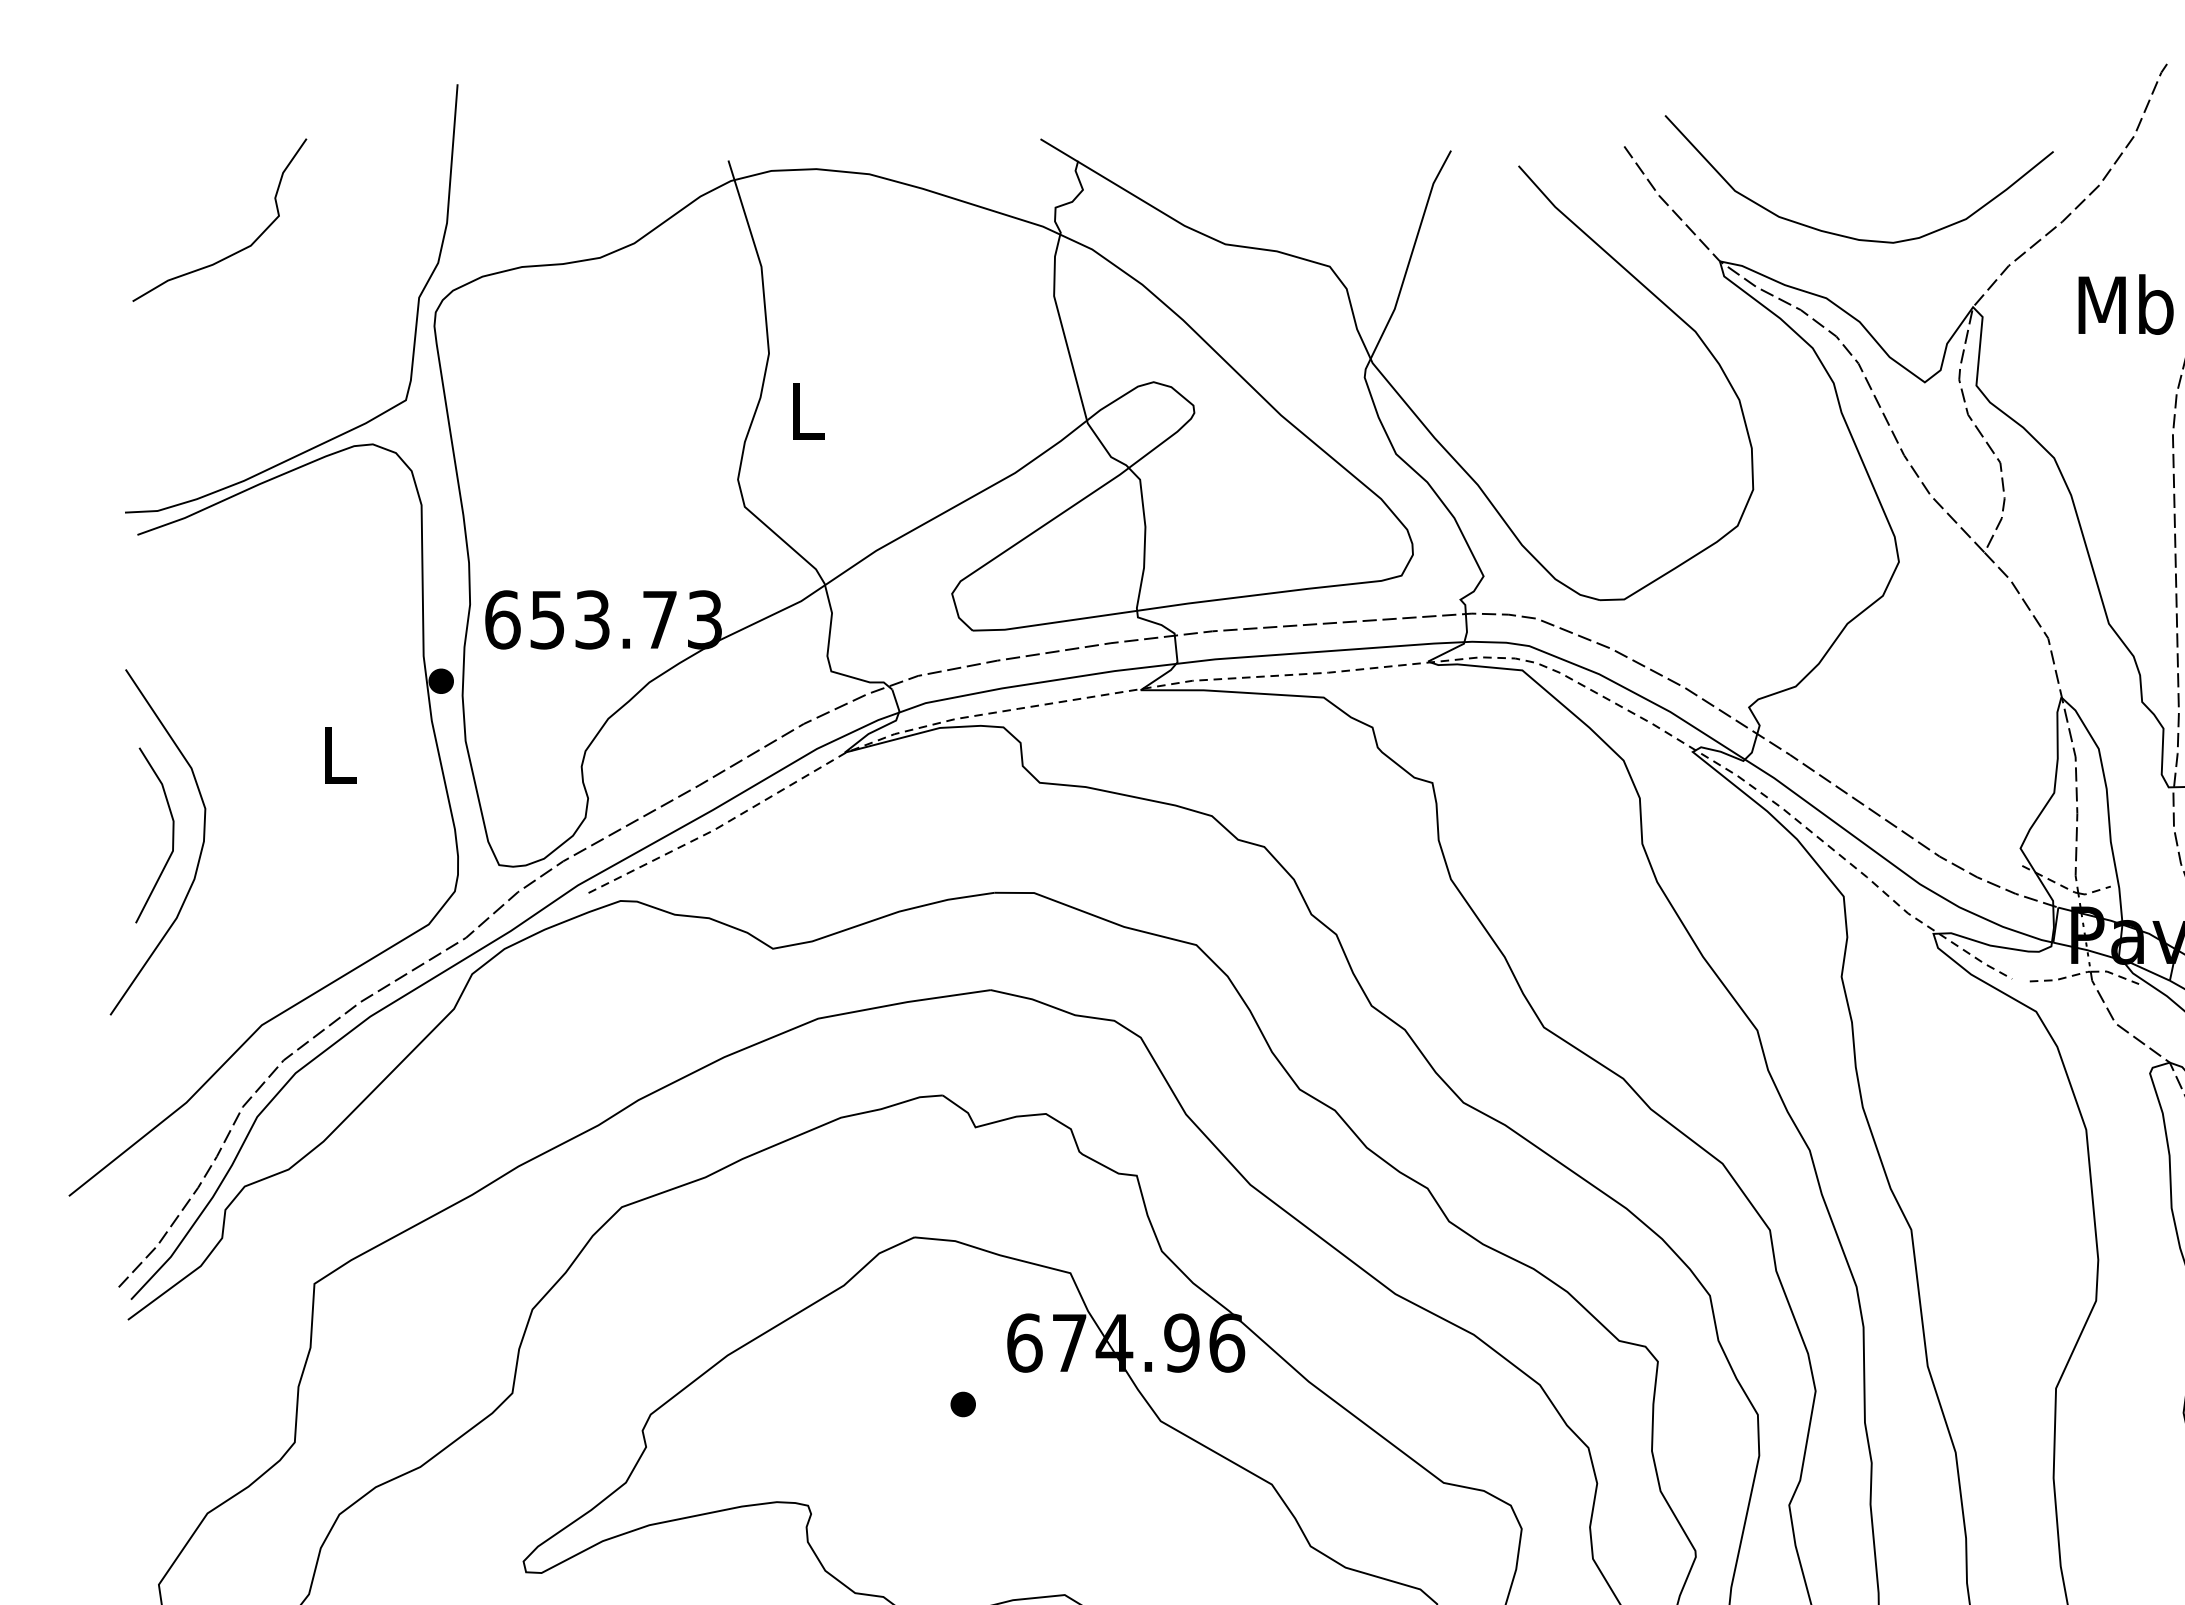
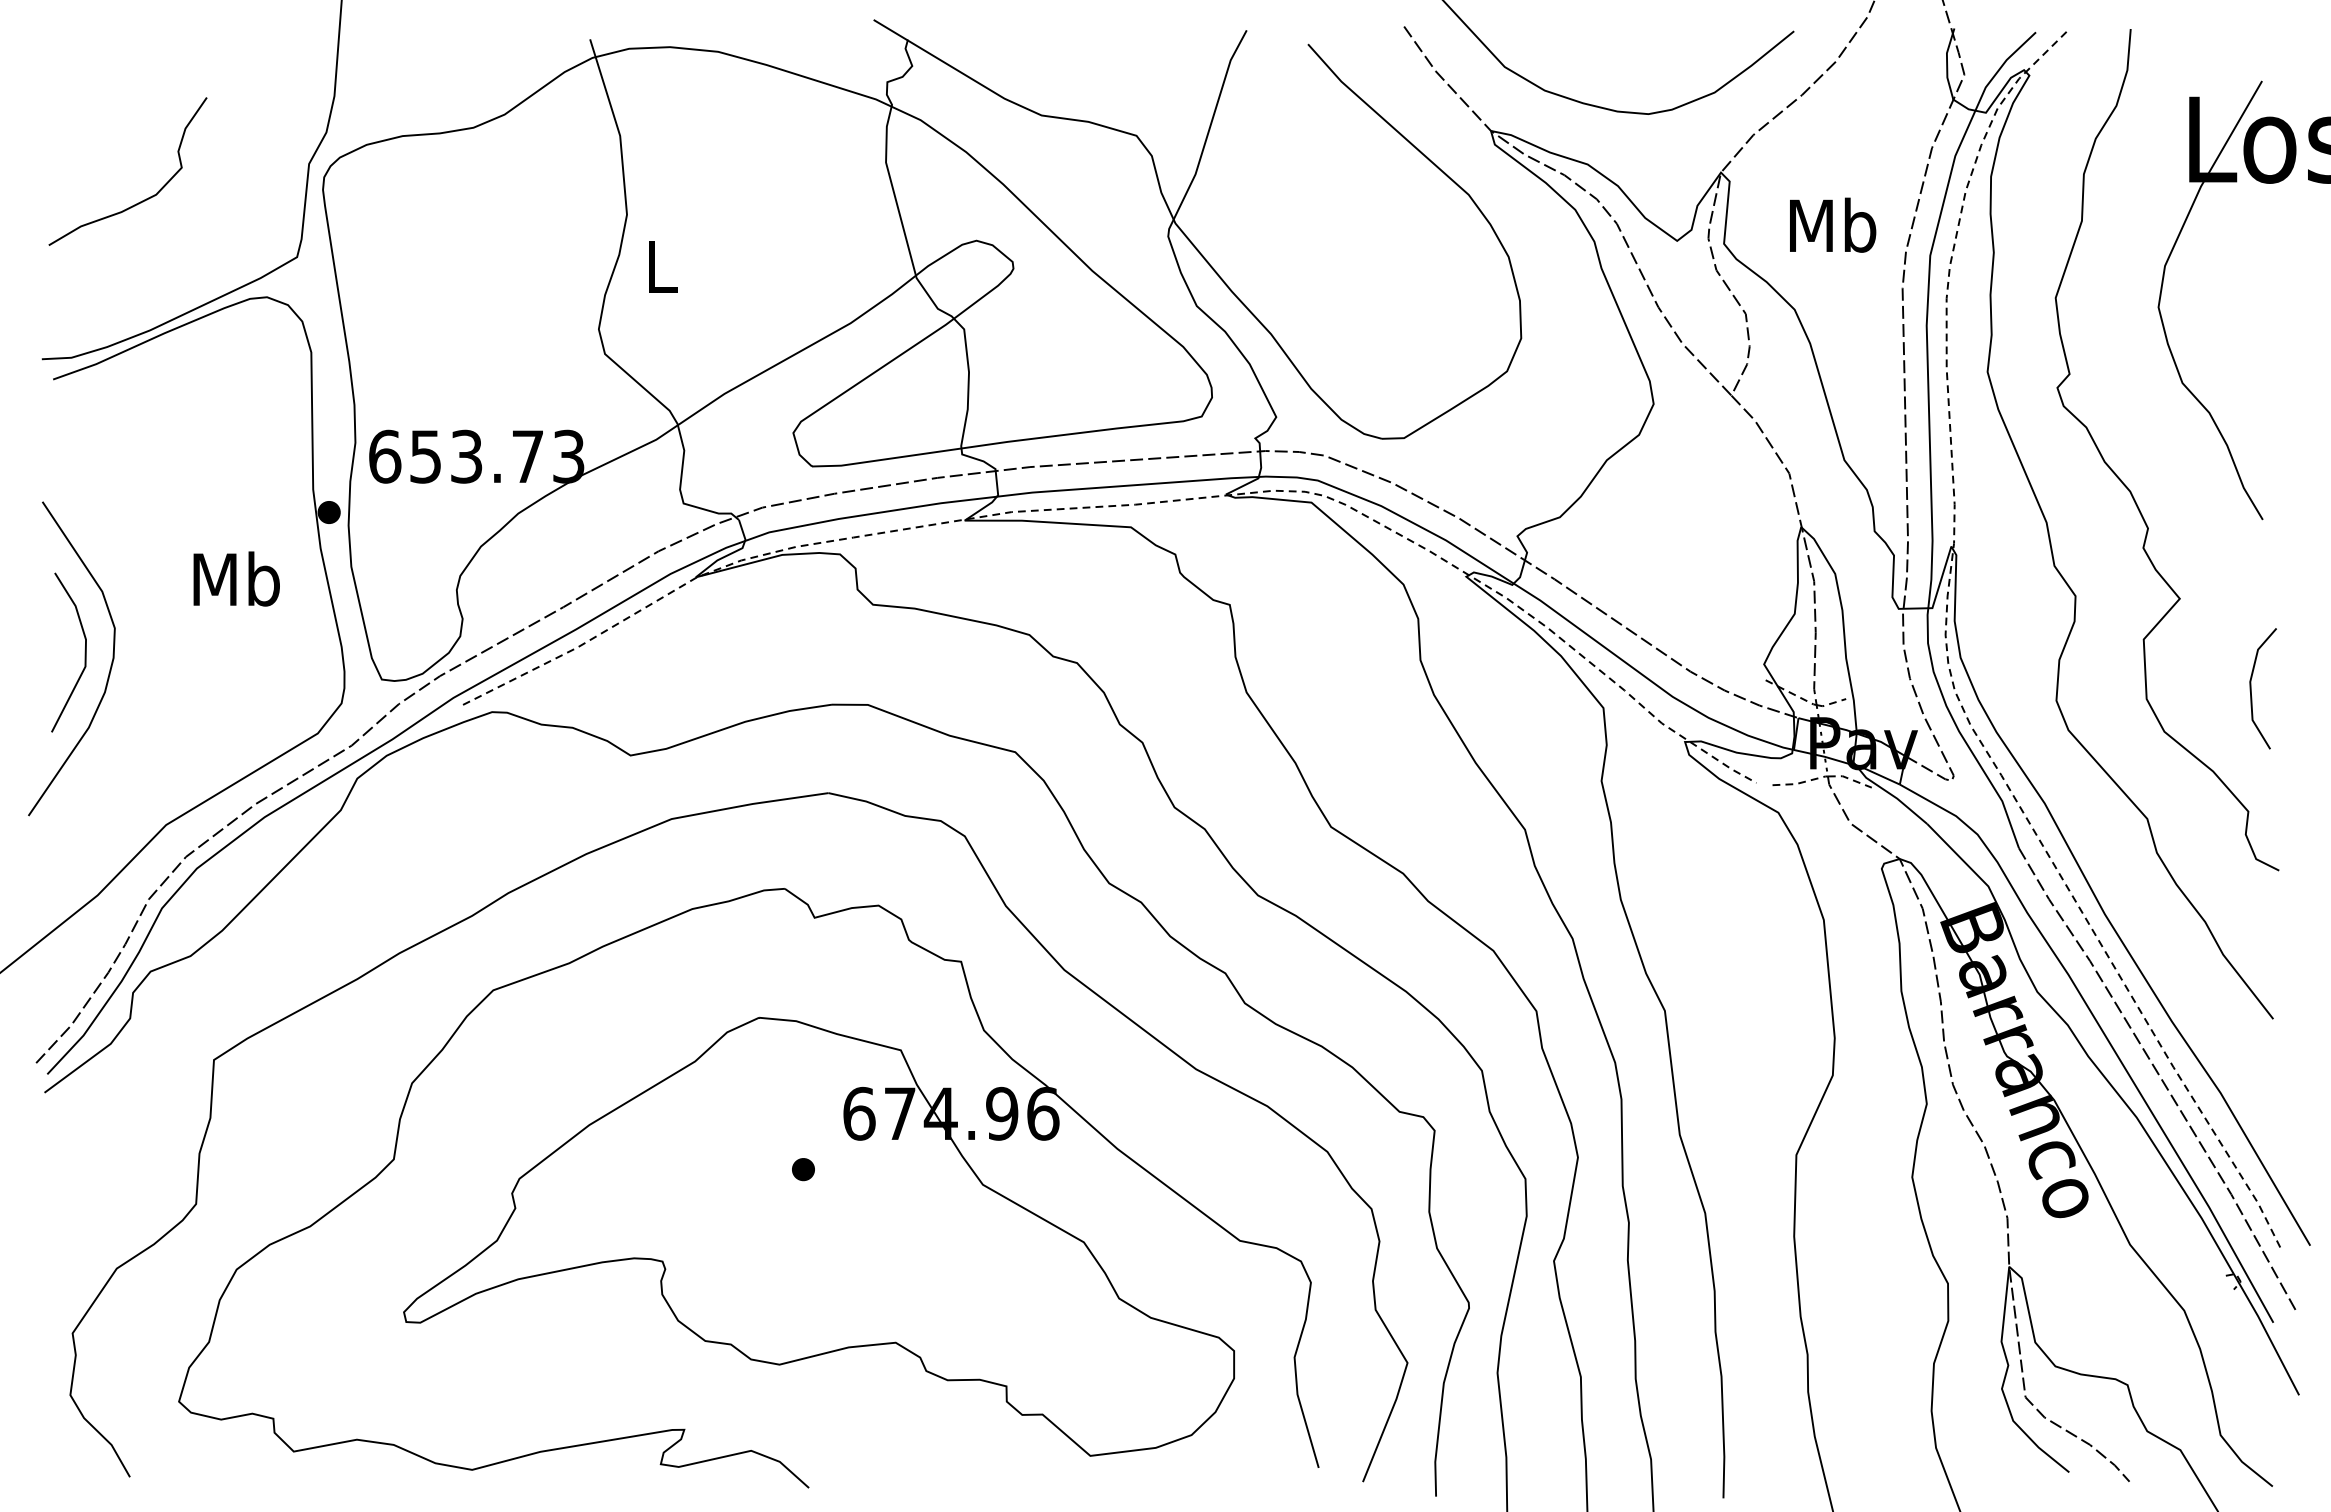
curve: (235, 252) -> (142, 200), moved
text: (2126, 303) -> (1833, 224), moved
text: (339, 753) -> (236, 578), L -> Mb

